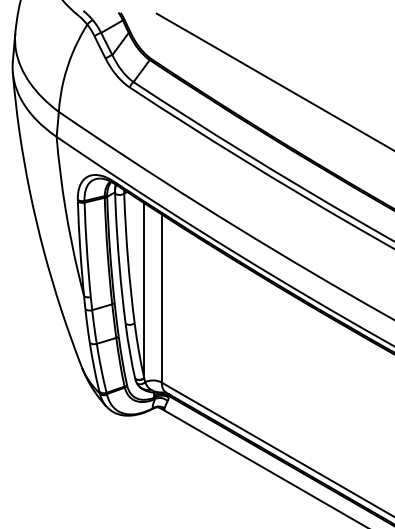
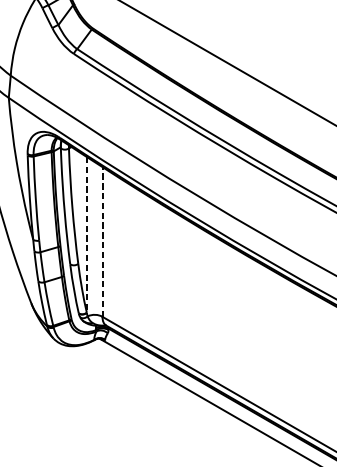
line: (144, 291) -> (87, 235), solid -> dashed
line: (161, 298) -> (102, 241), solid -> dashed

